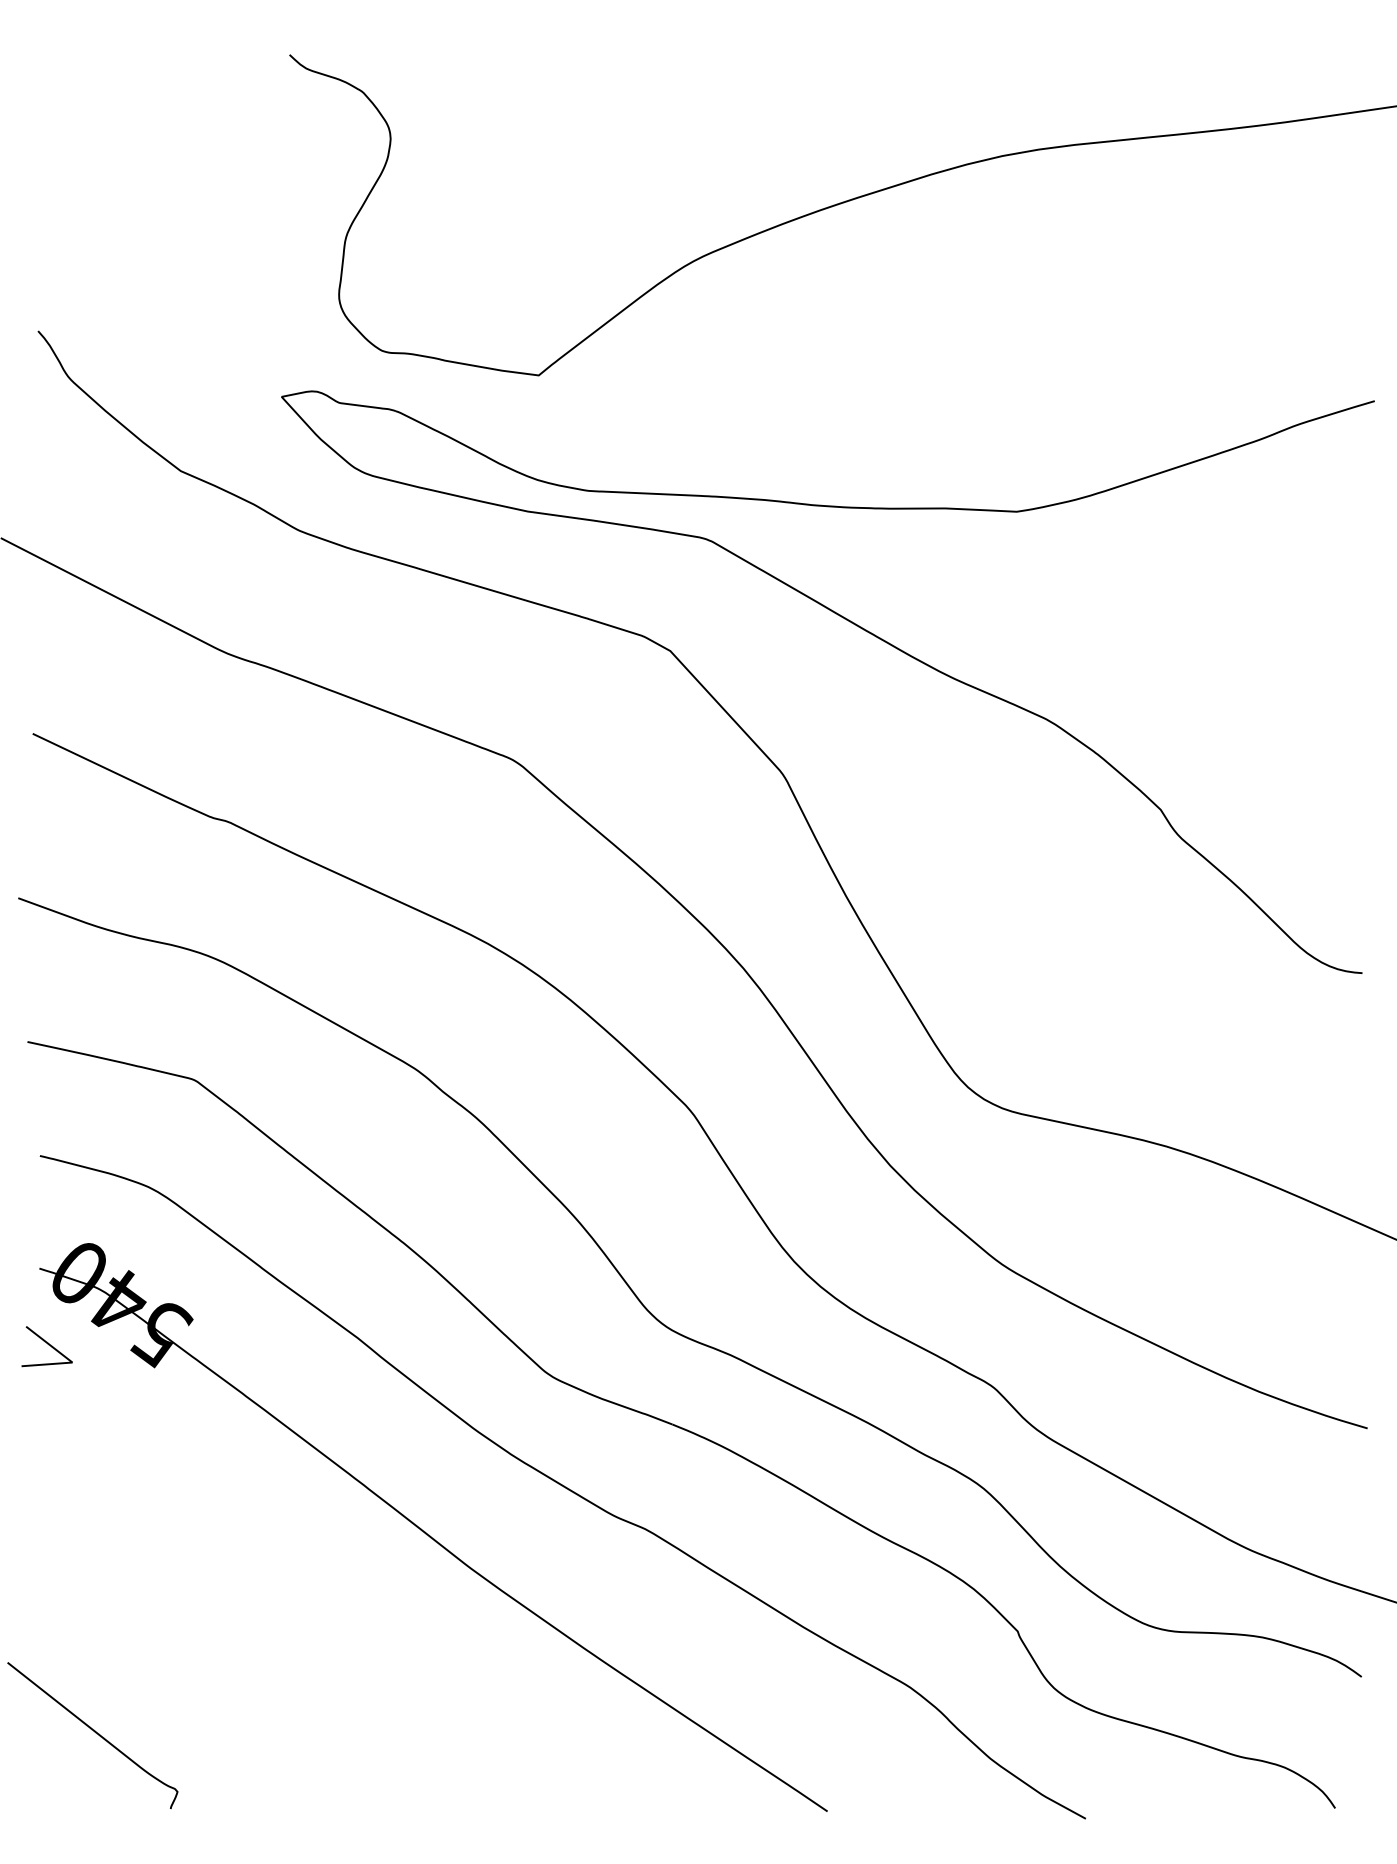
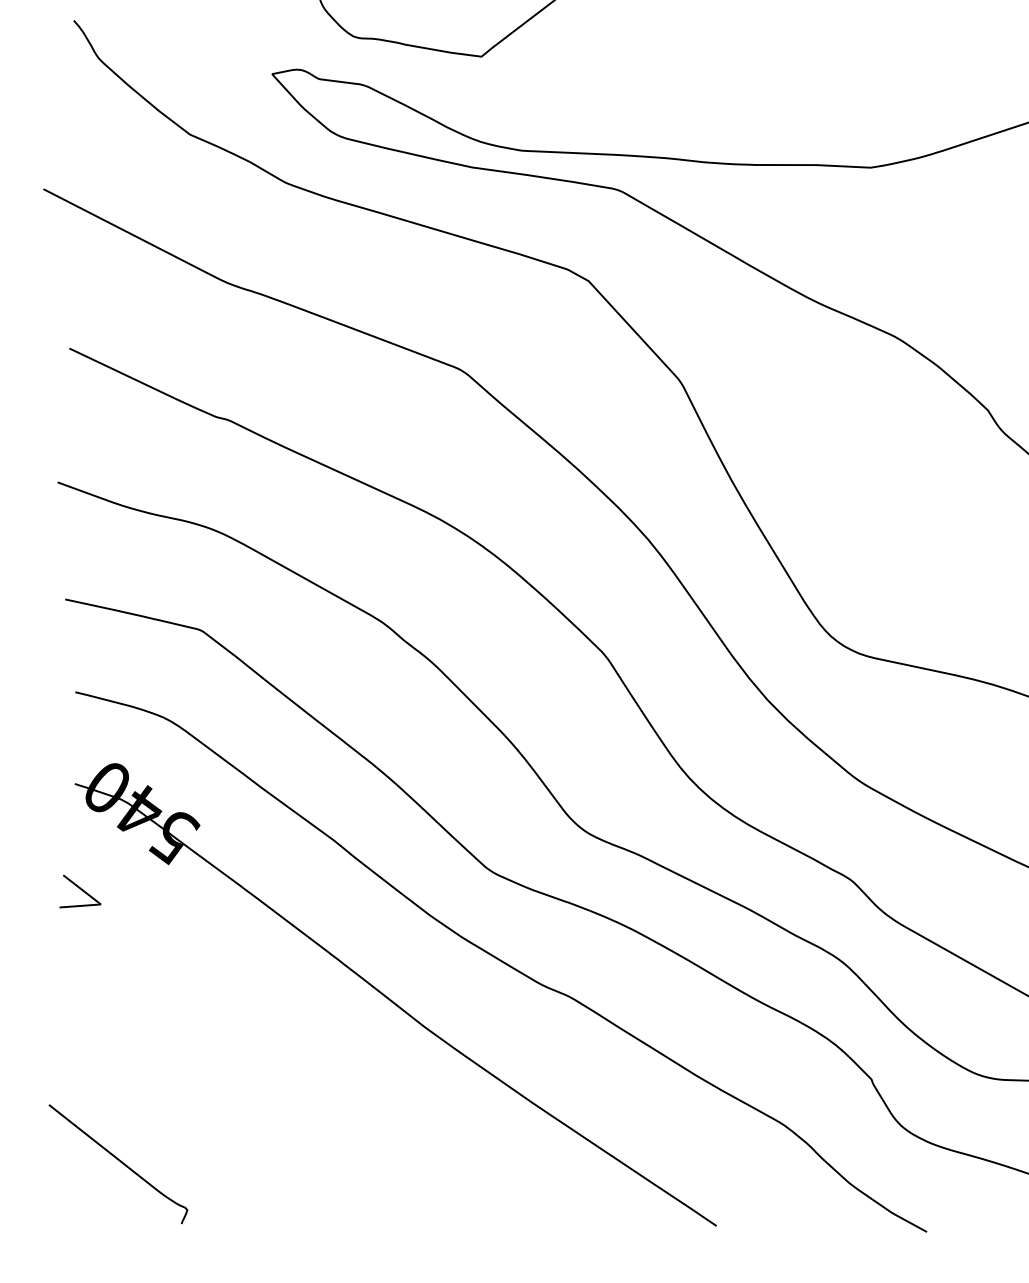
line: (47, 1344) -> (80, 889), moved

